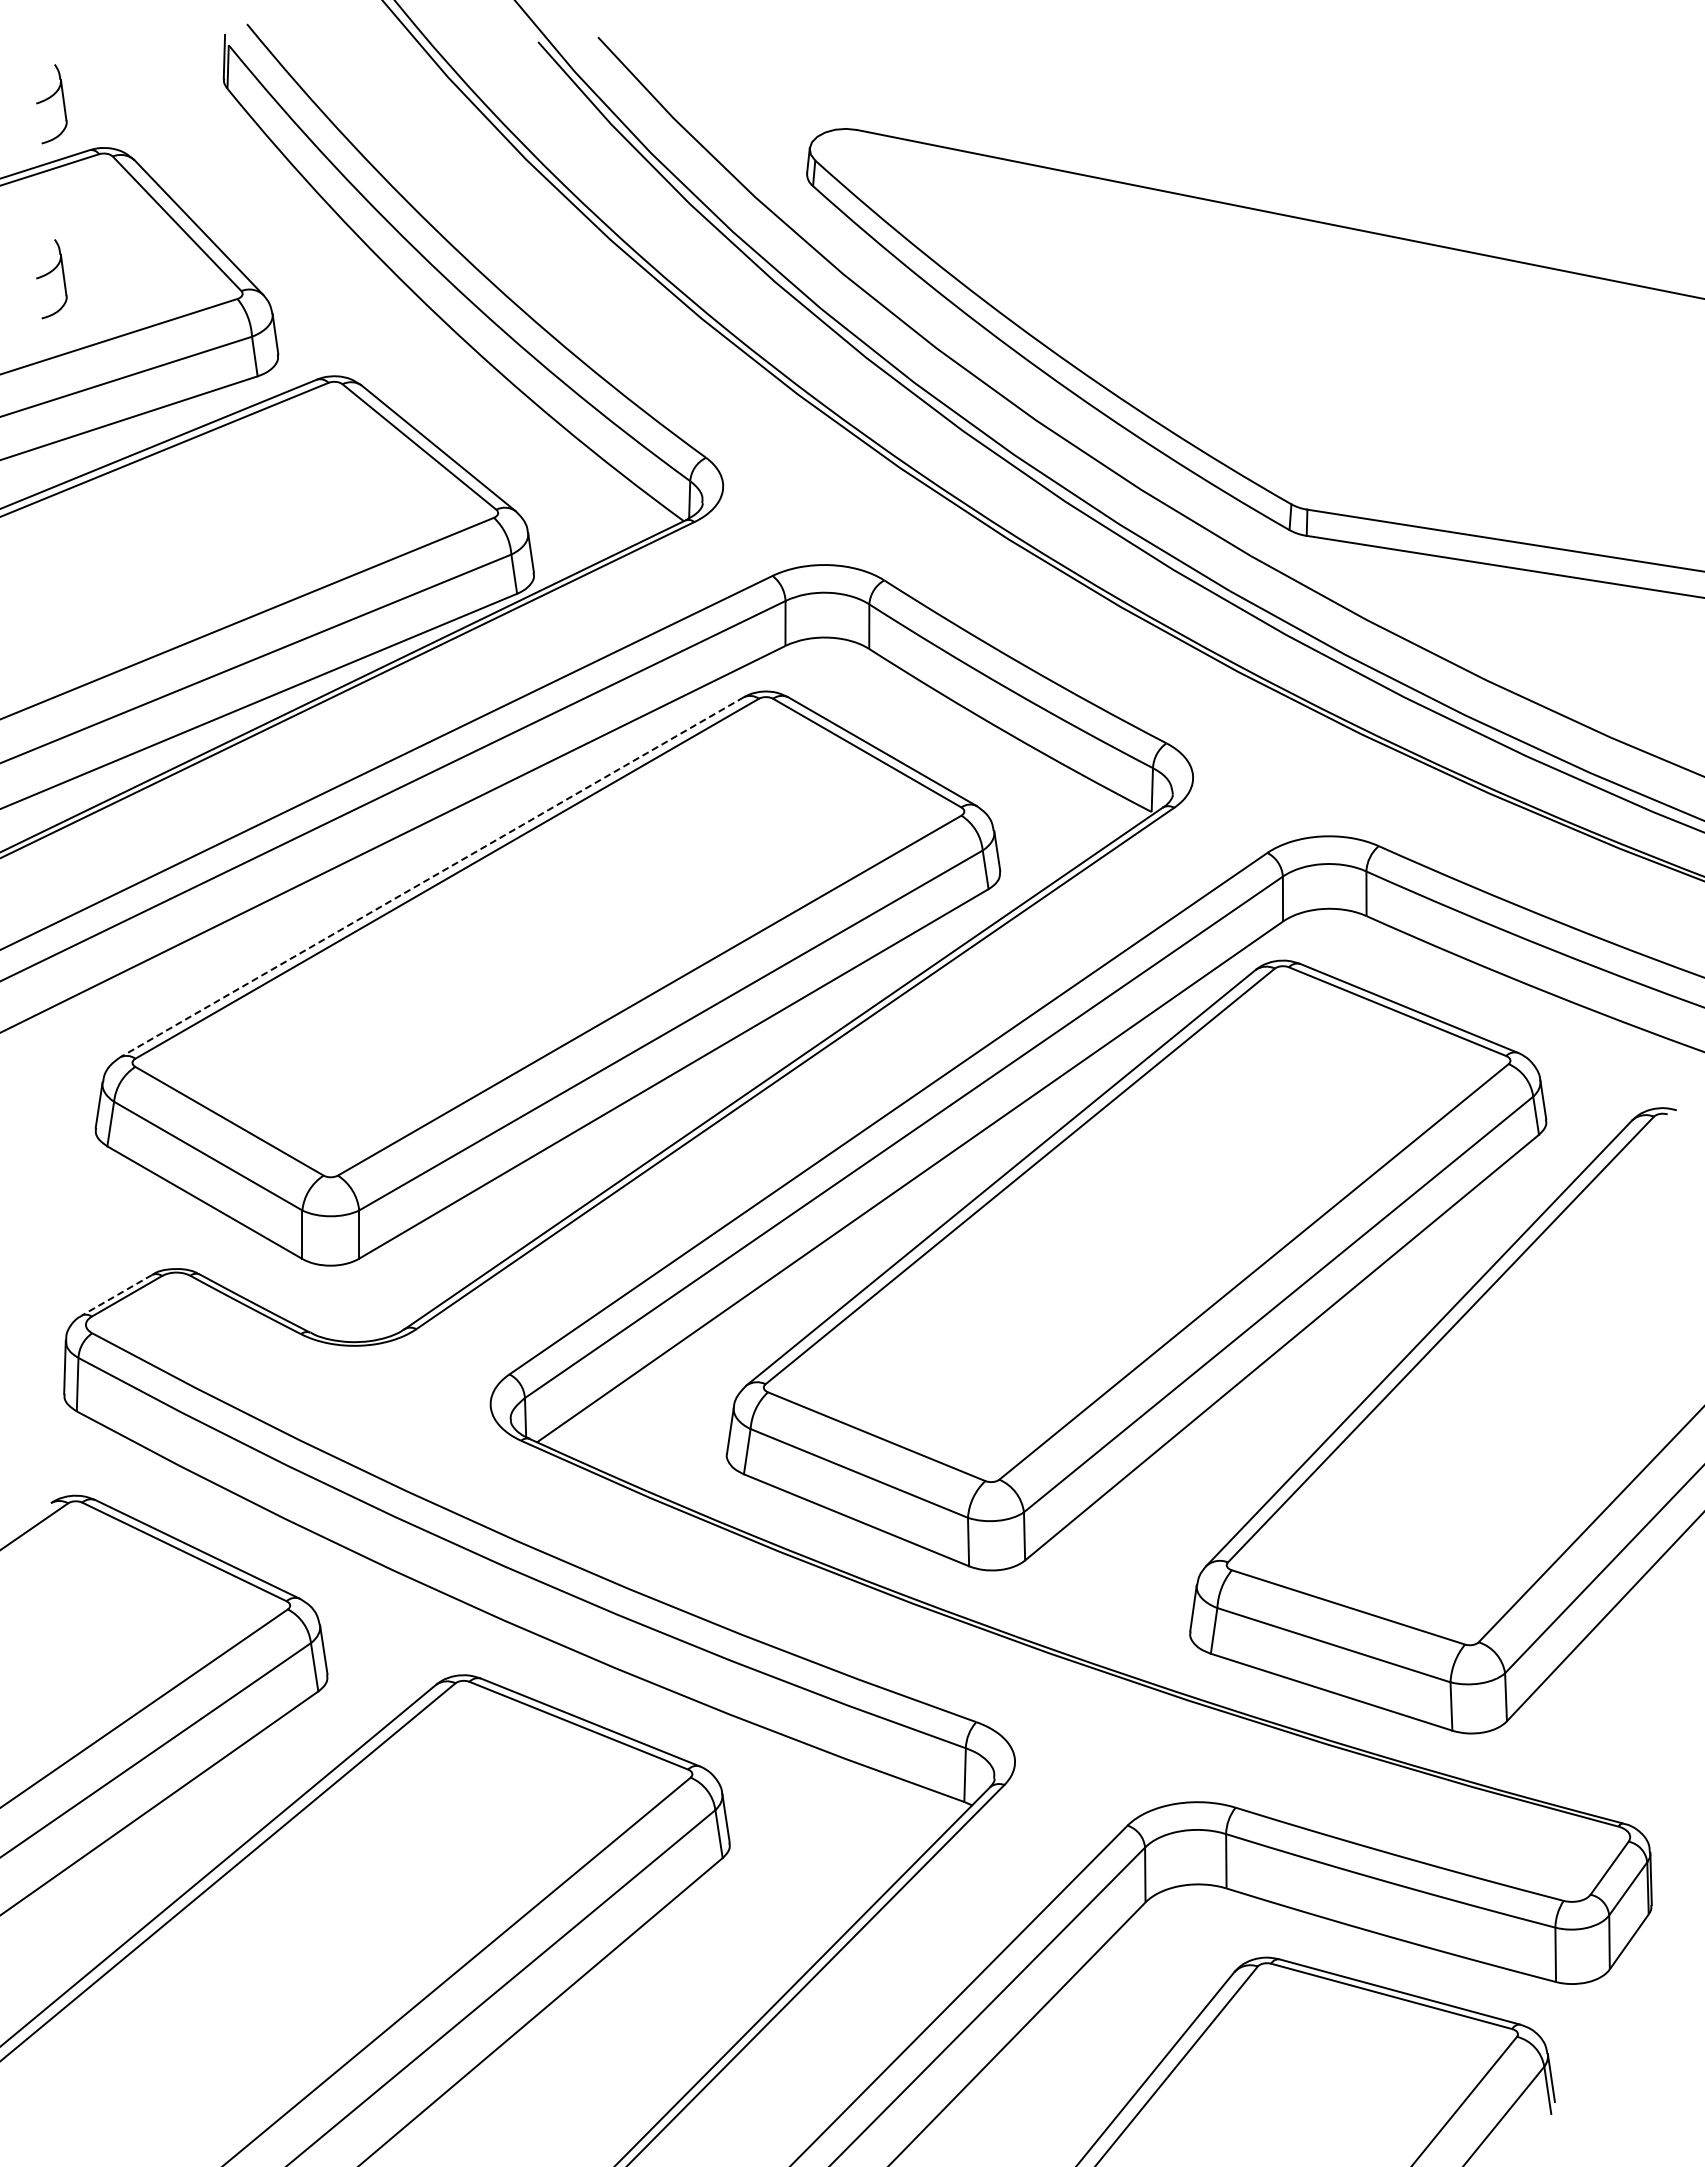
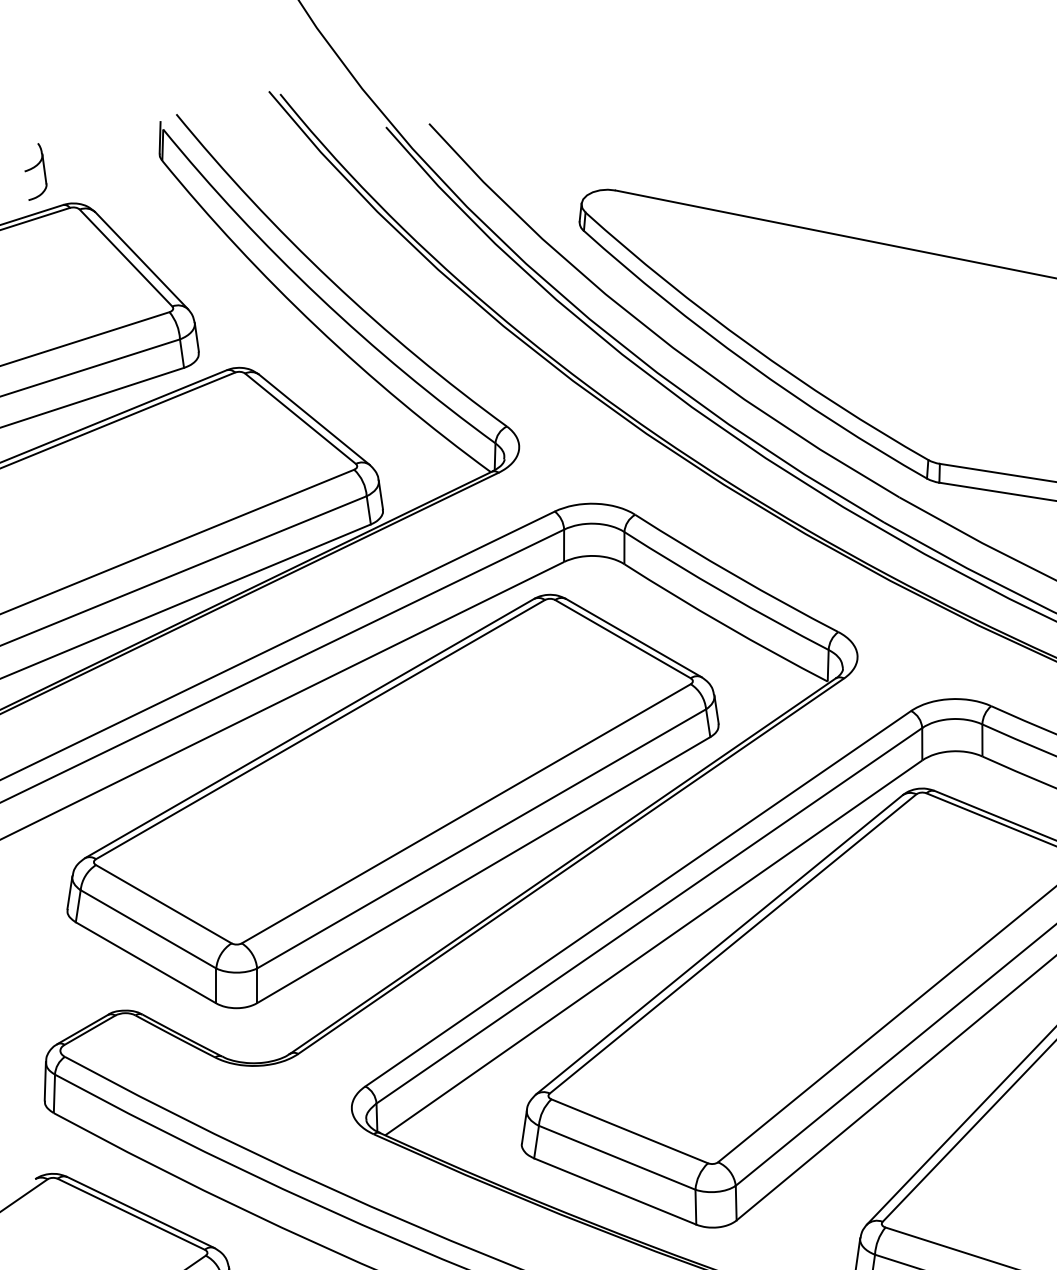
part: (51, 279) -> (35, 298), removed
line: (432, 877) -> (309, 728), dashed -> solid
line: (116, 1295) -> (82, 1029), dashed -> solid

